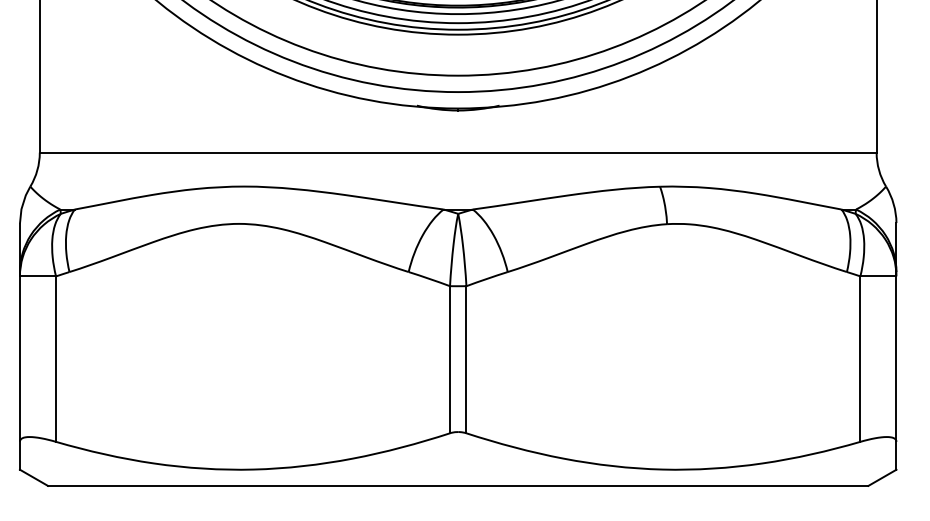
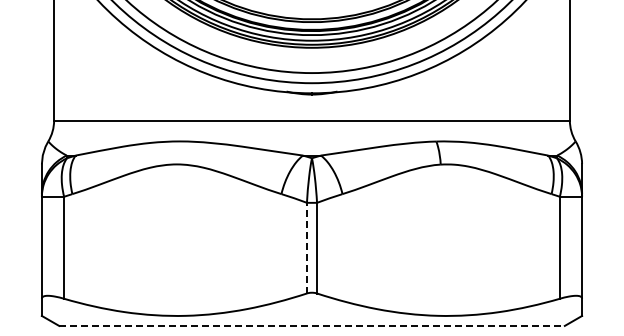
line: (449, 358) -> (306, 247), solid -> dashed
line: (459, 485) -> (312, 325), solid -> dashed

